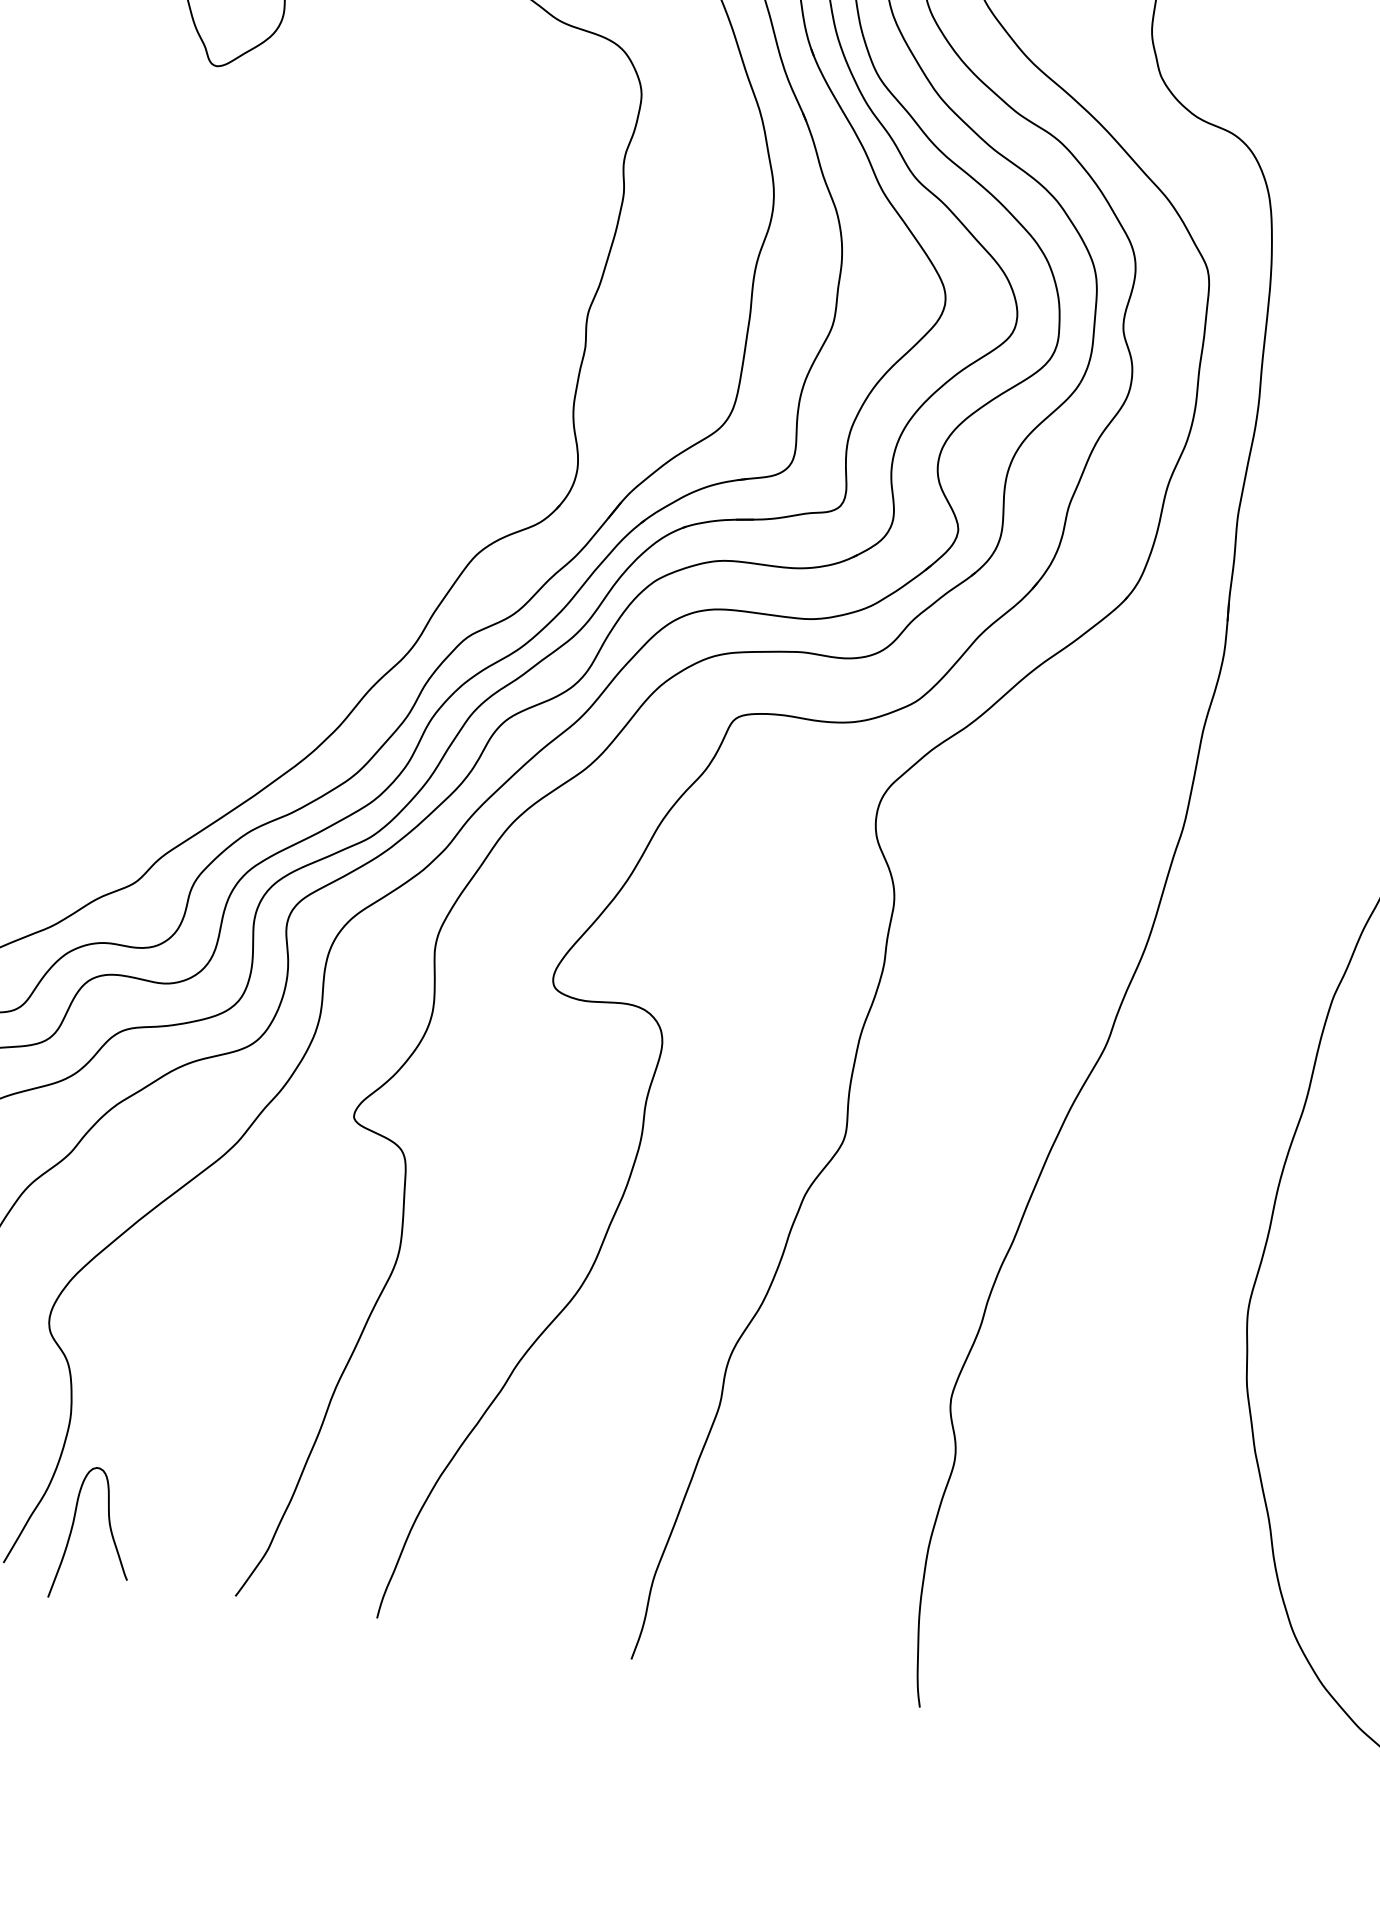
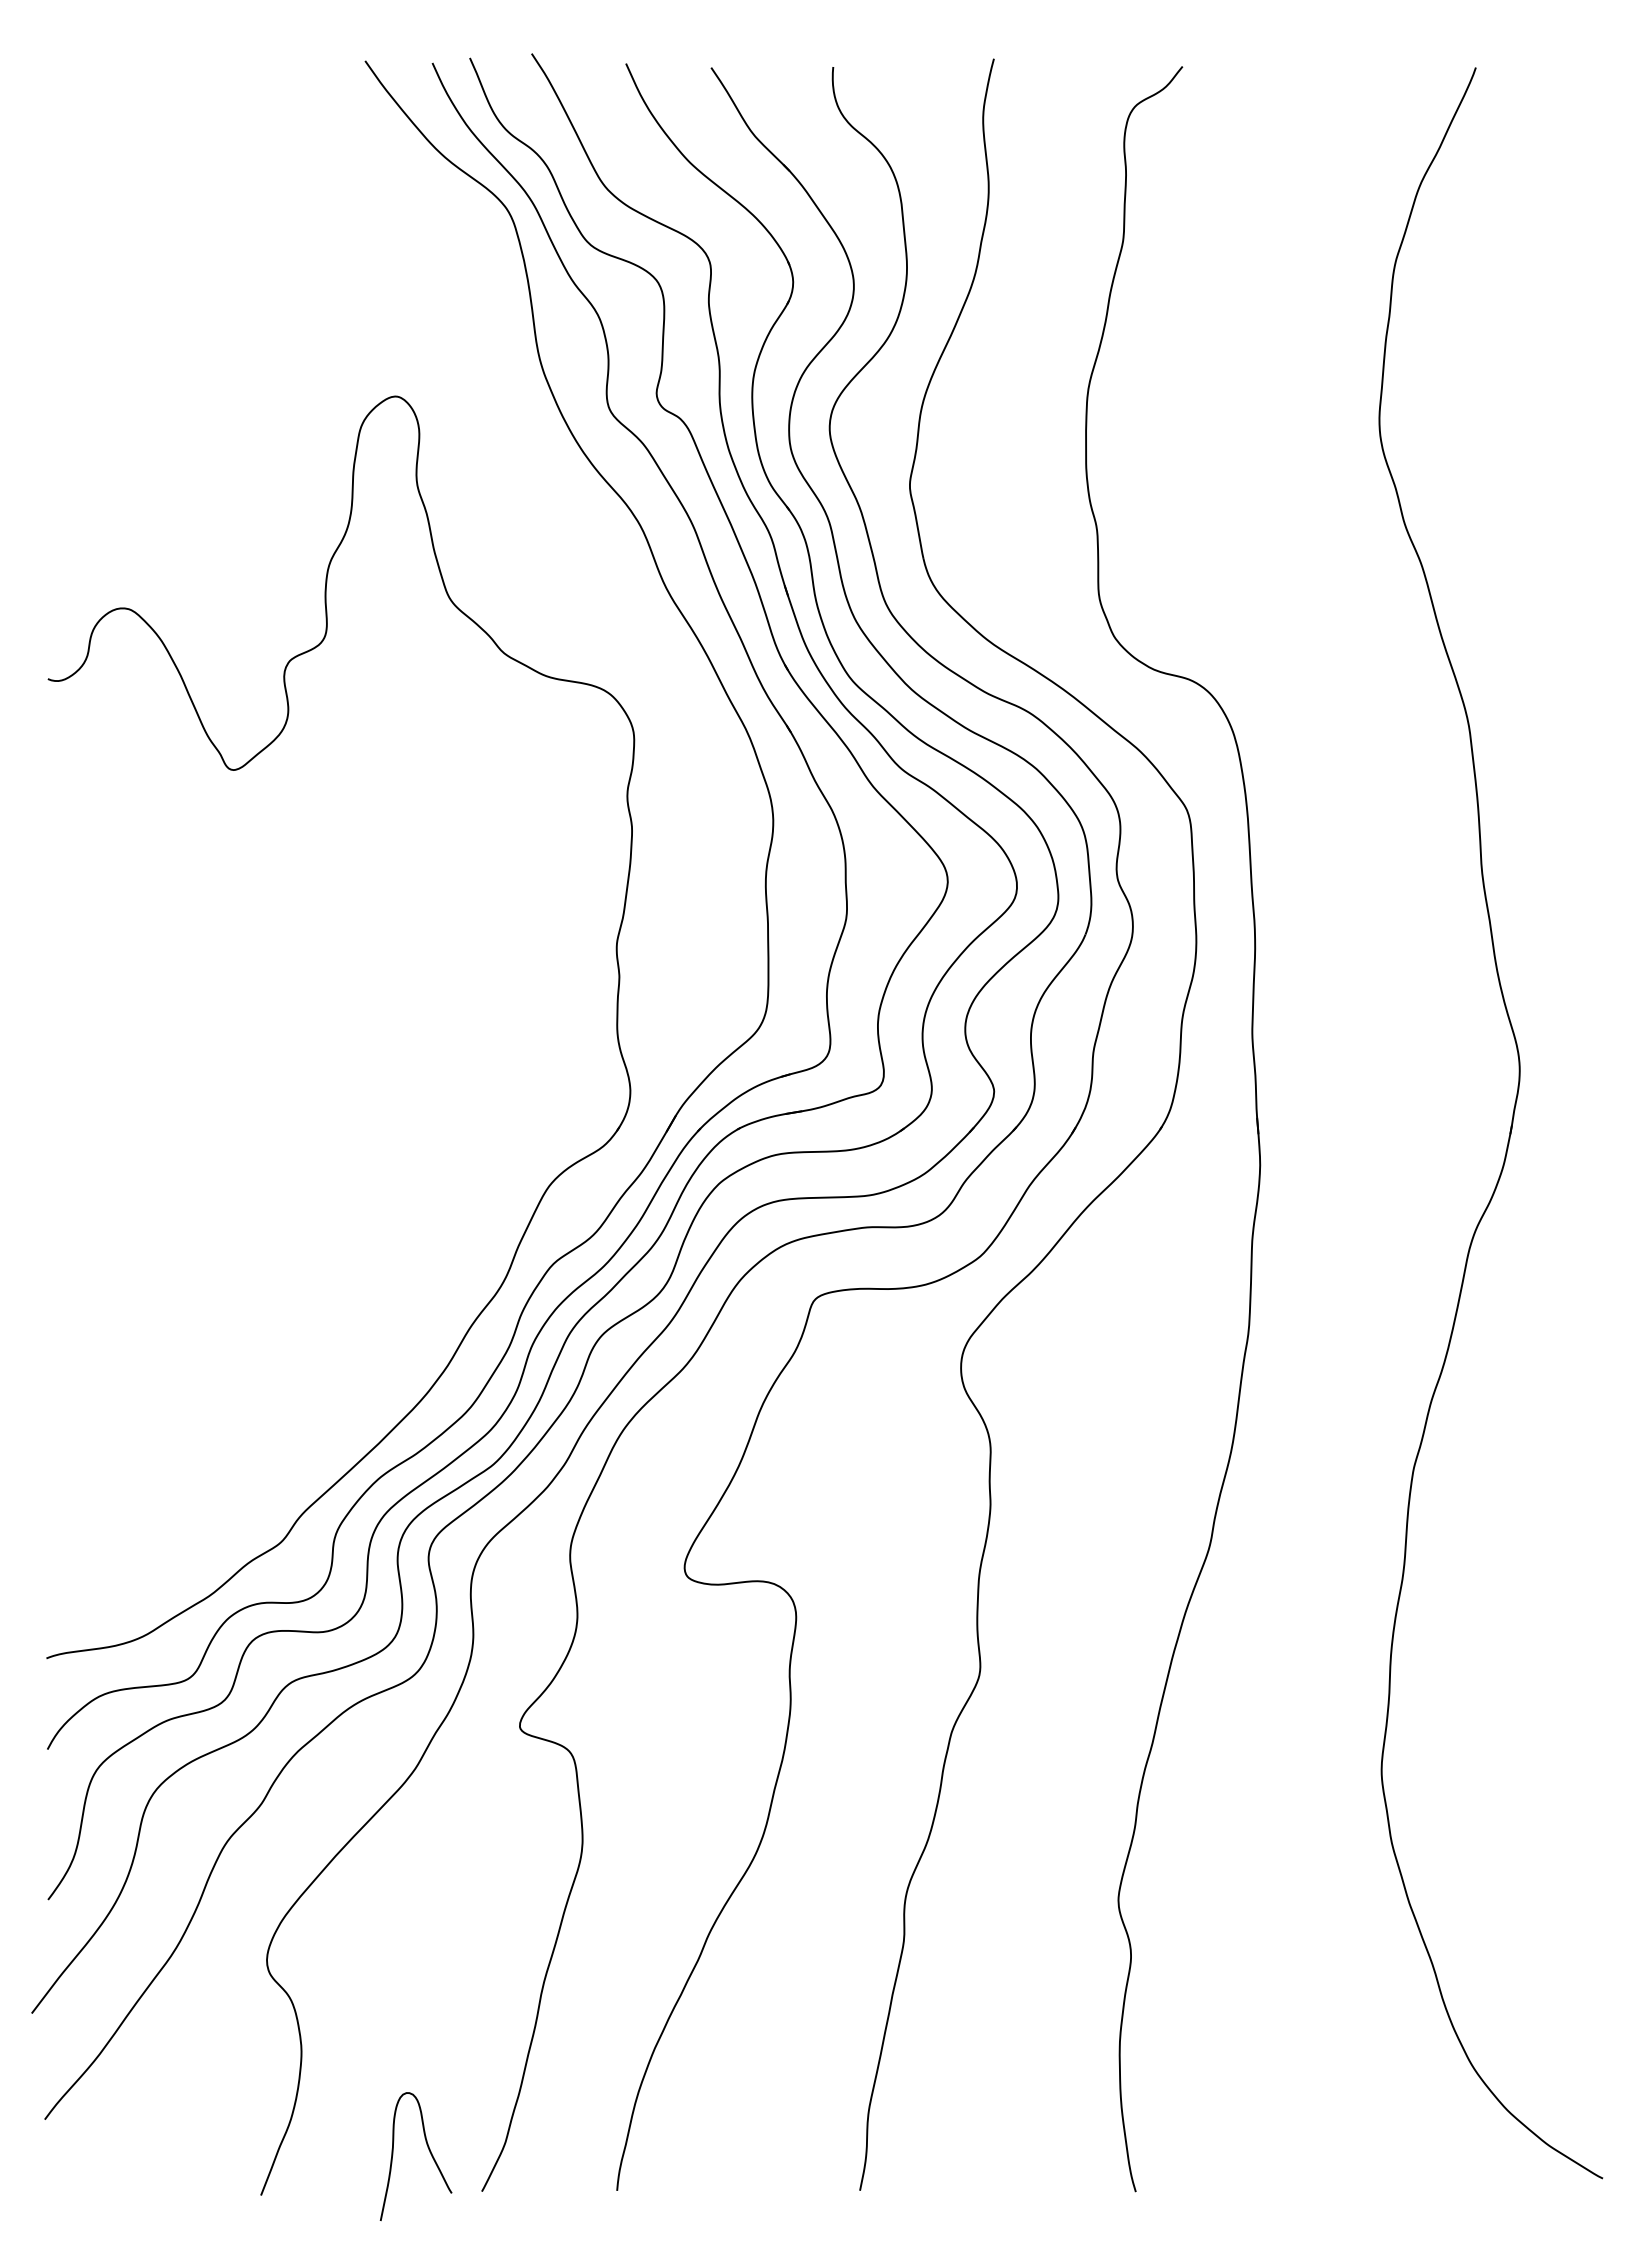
curve: (110, 1531) -> (428, 2150), moved

